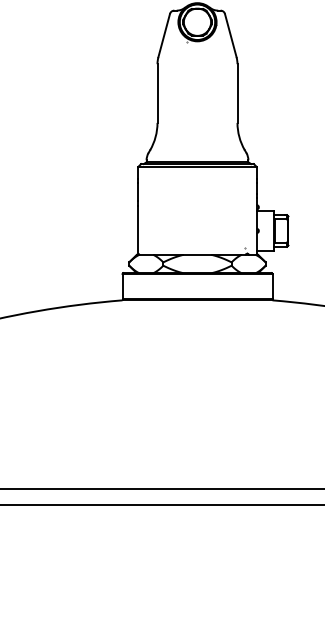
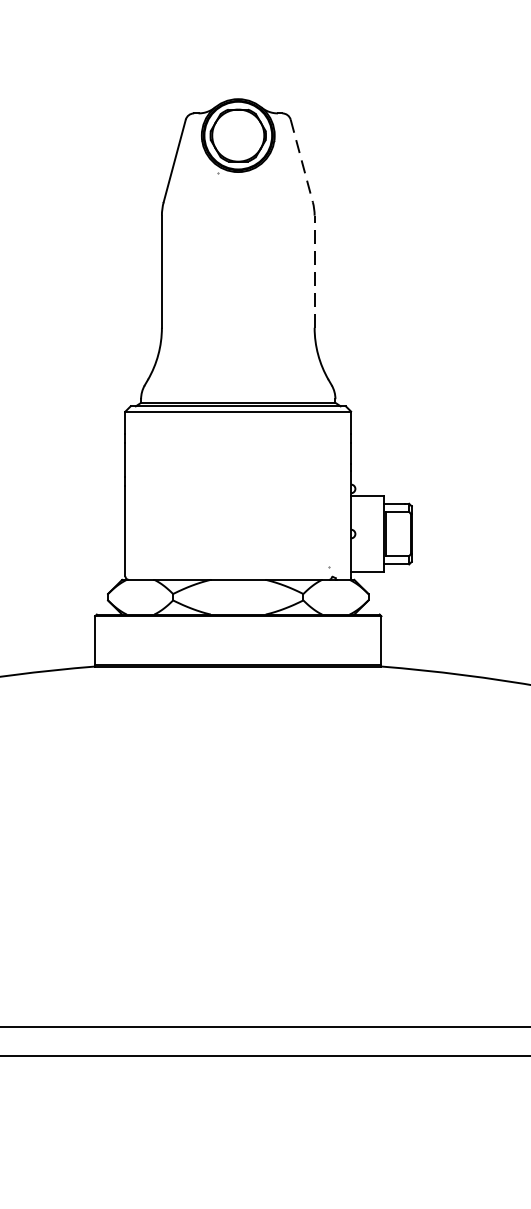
line: (230, 36) -> (301, 162), solid -> dashed
line: (237, 93) -> (314, 271), solid -> dashed

